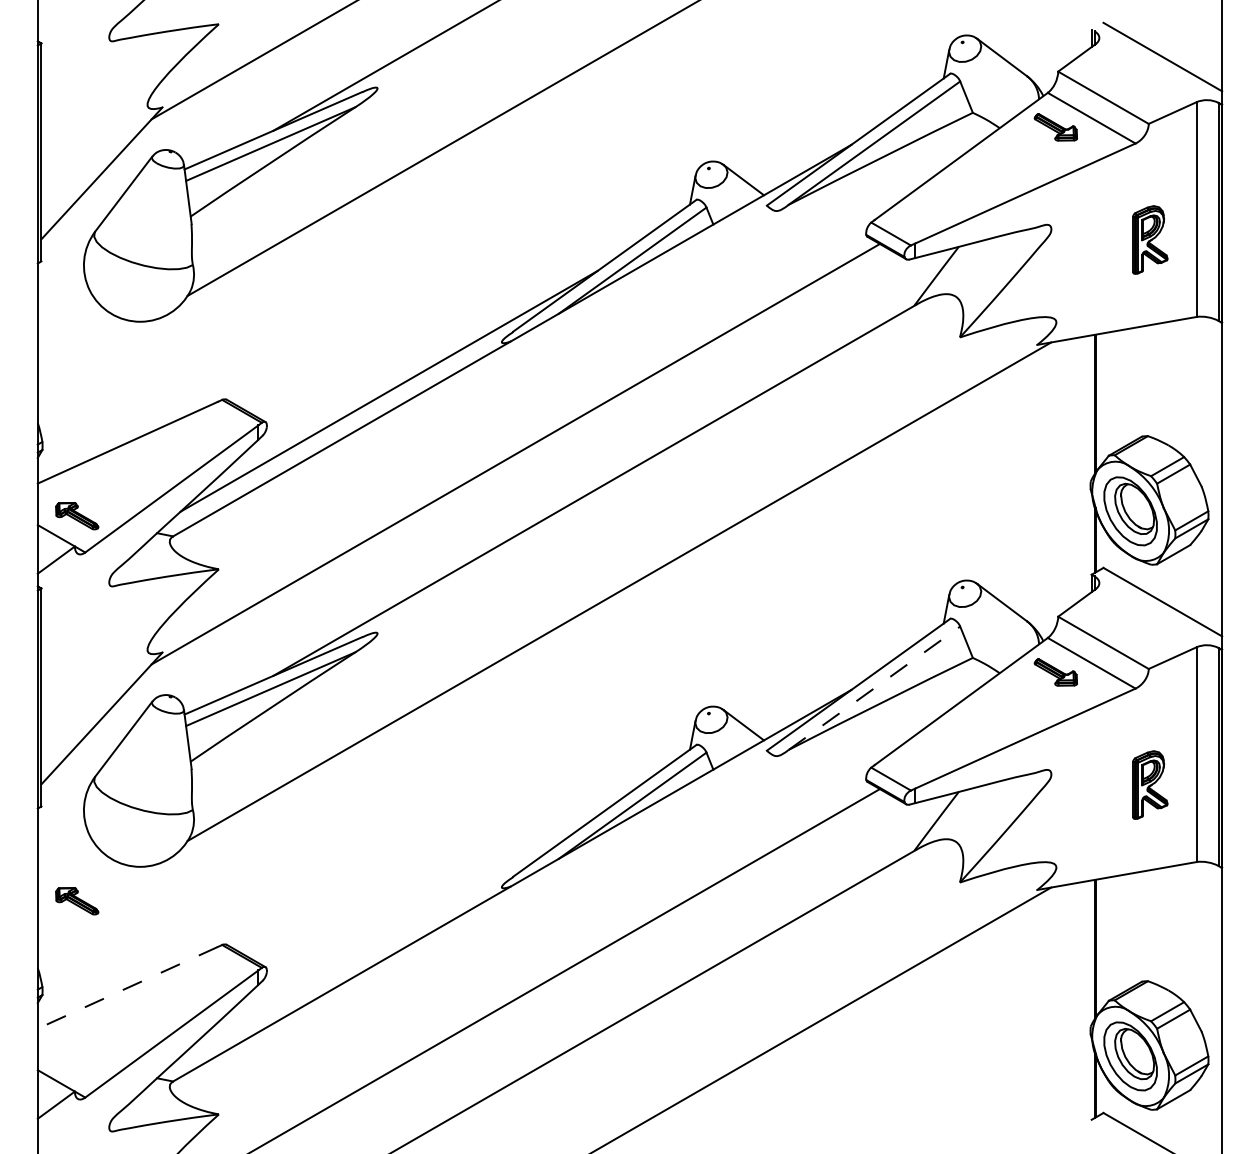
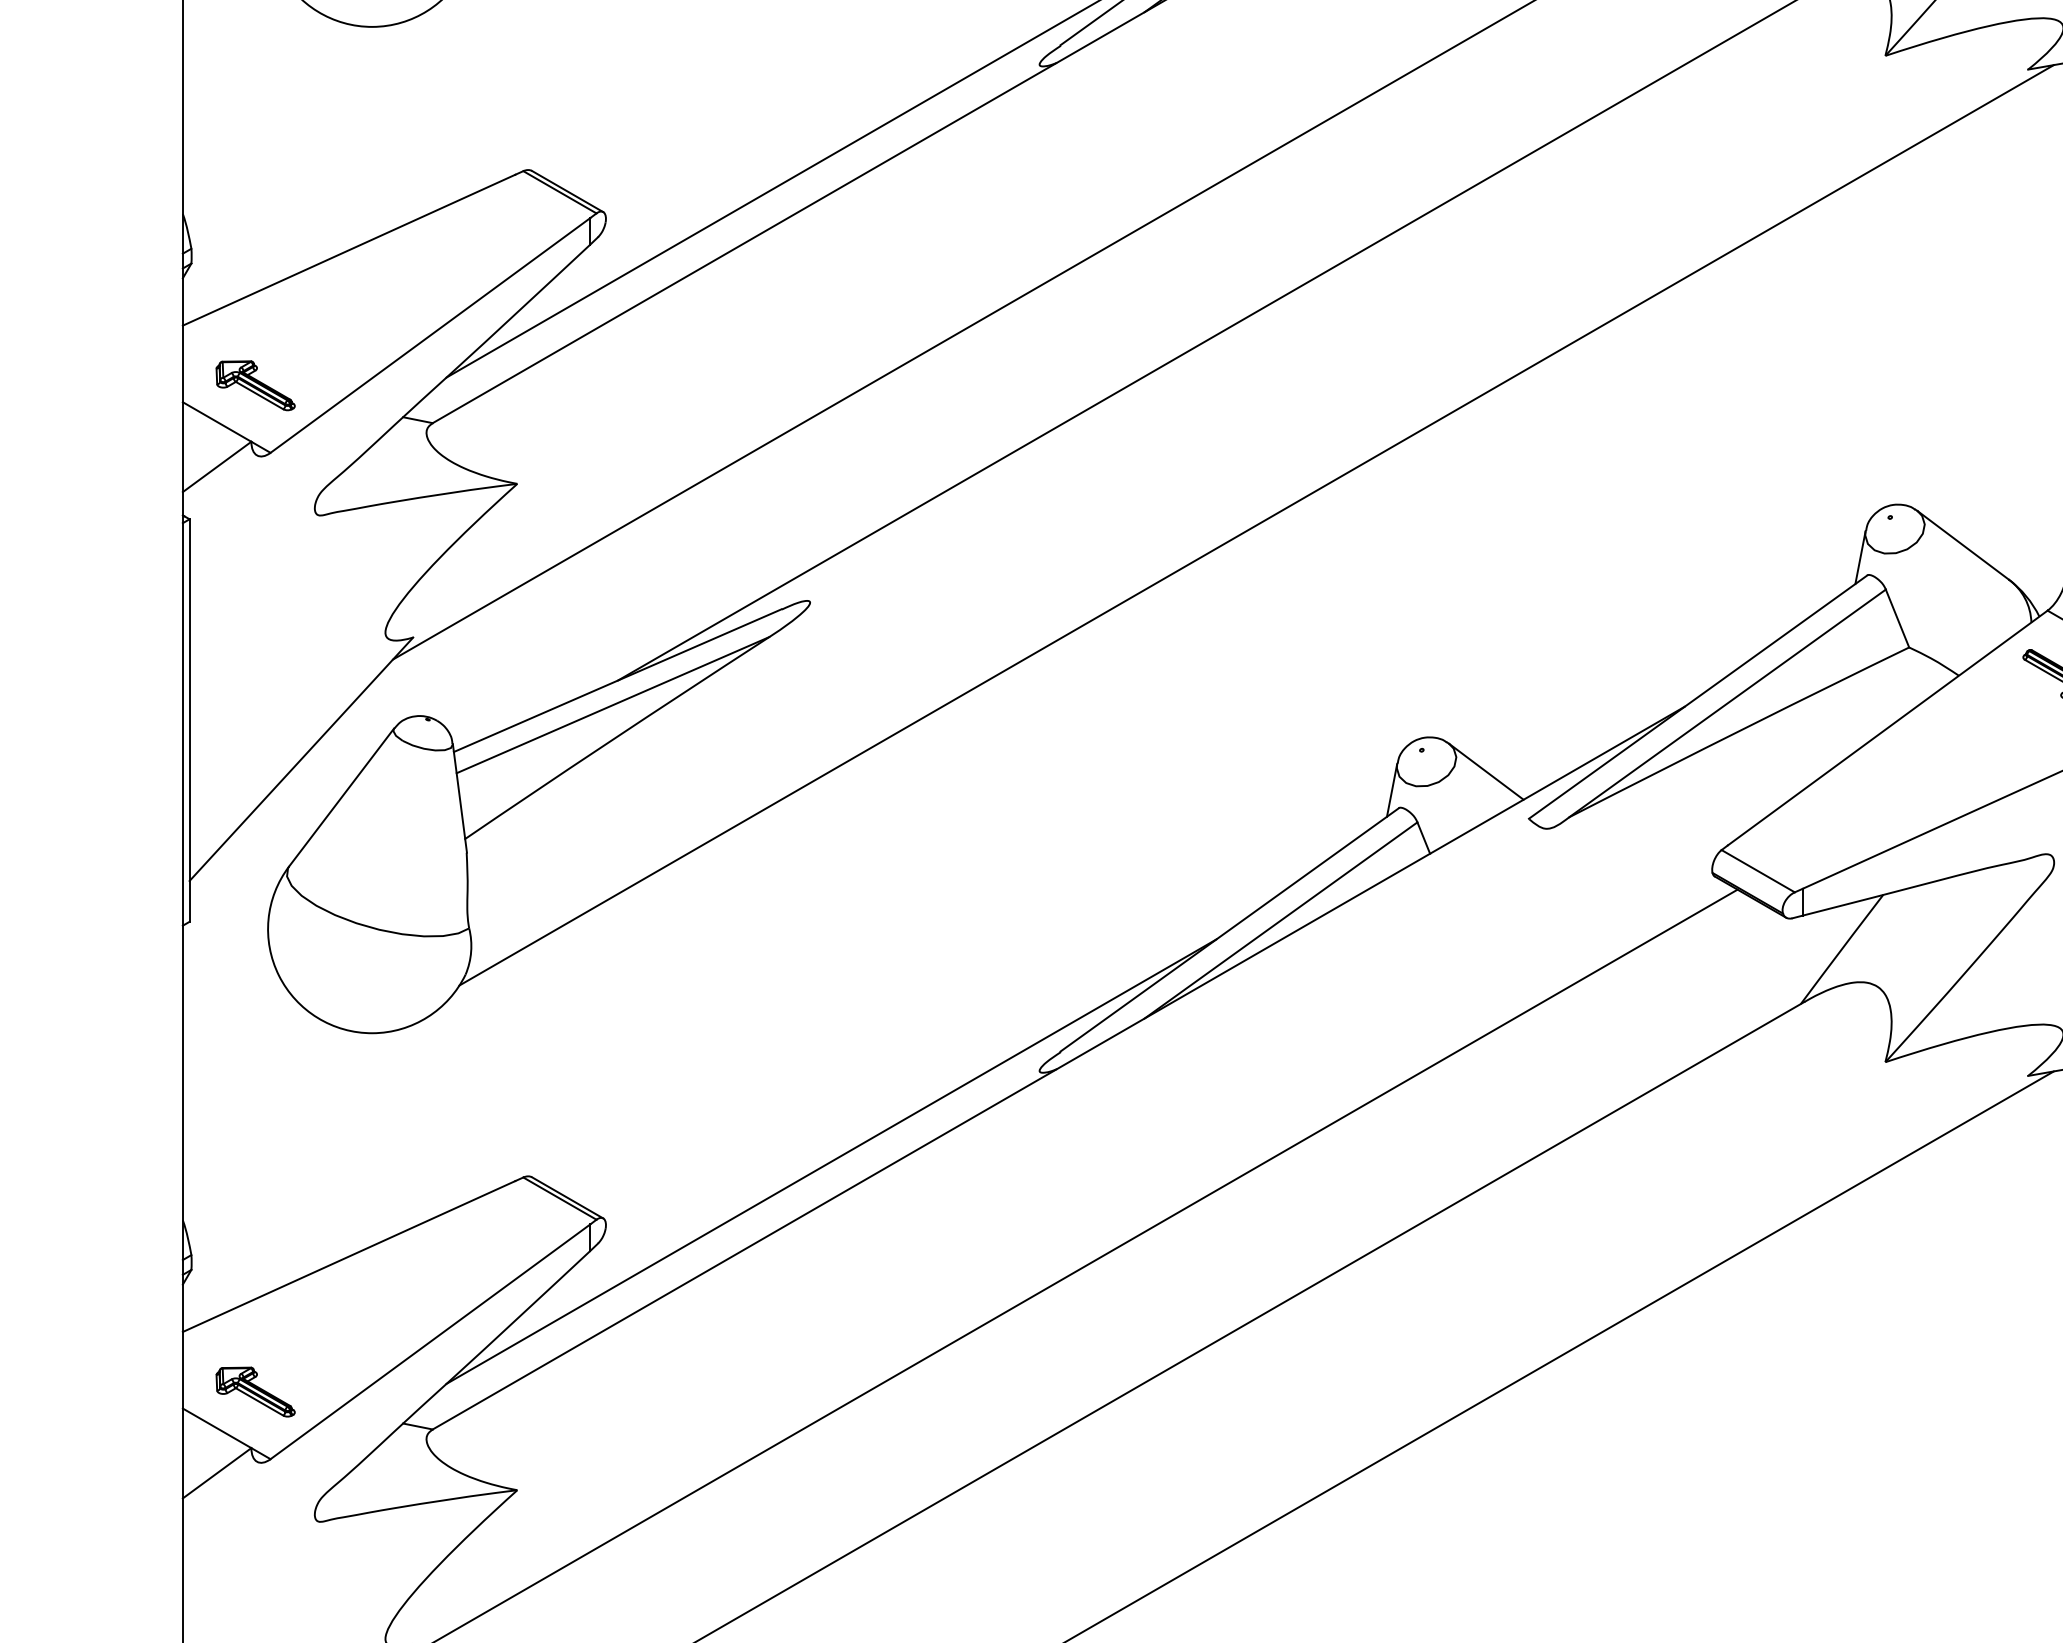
line: (874, 688) -> (1727, 703), dashed -> solid
part: (77, 901) -> (256, 1392), moved
line: (388, 936) -> (830, 1161), added
line: (127, 987) -> (348, 1255), dashed -> solid

